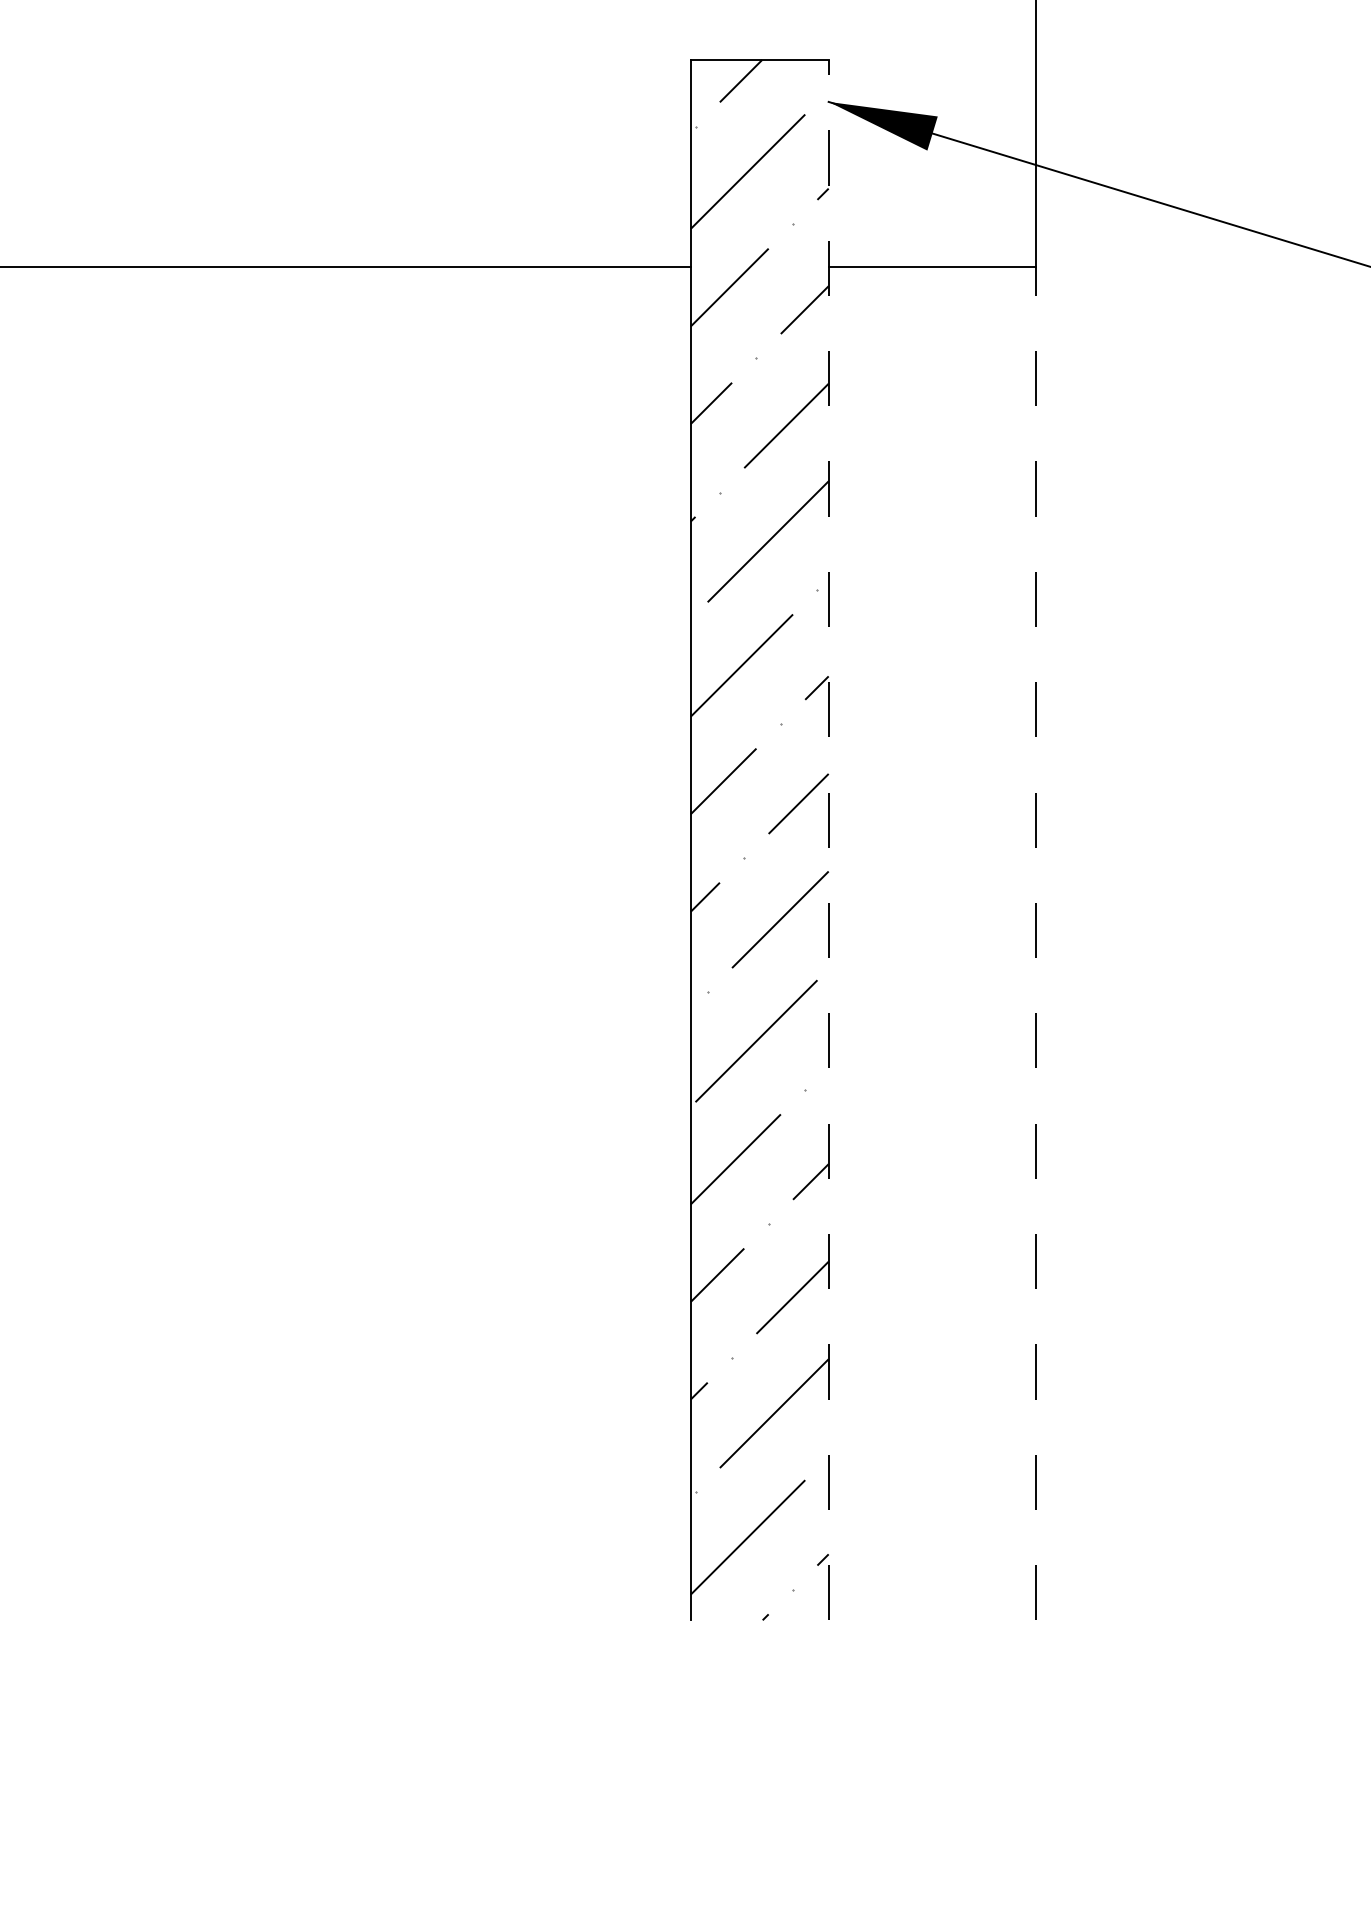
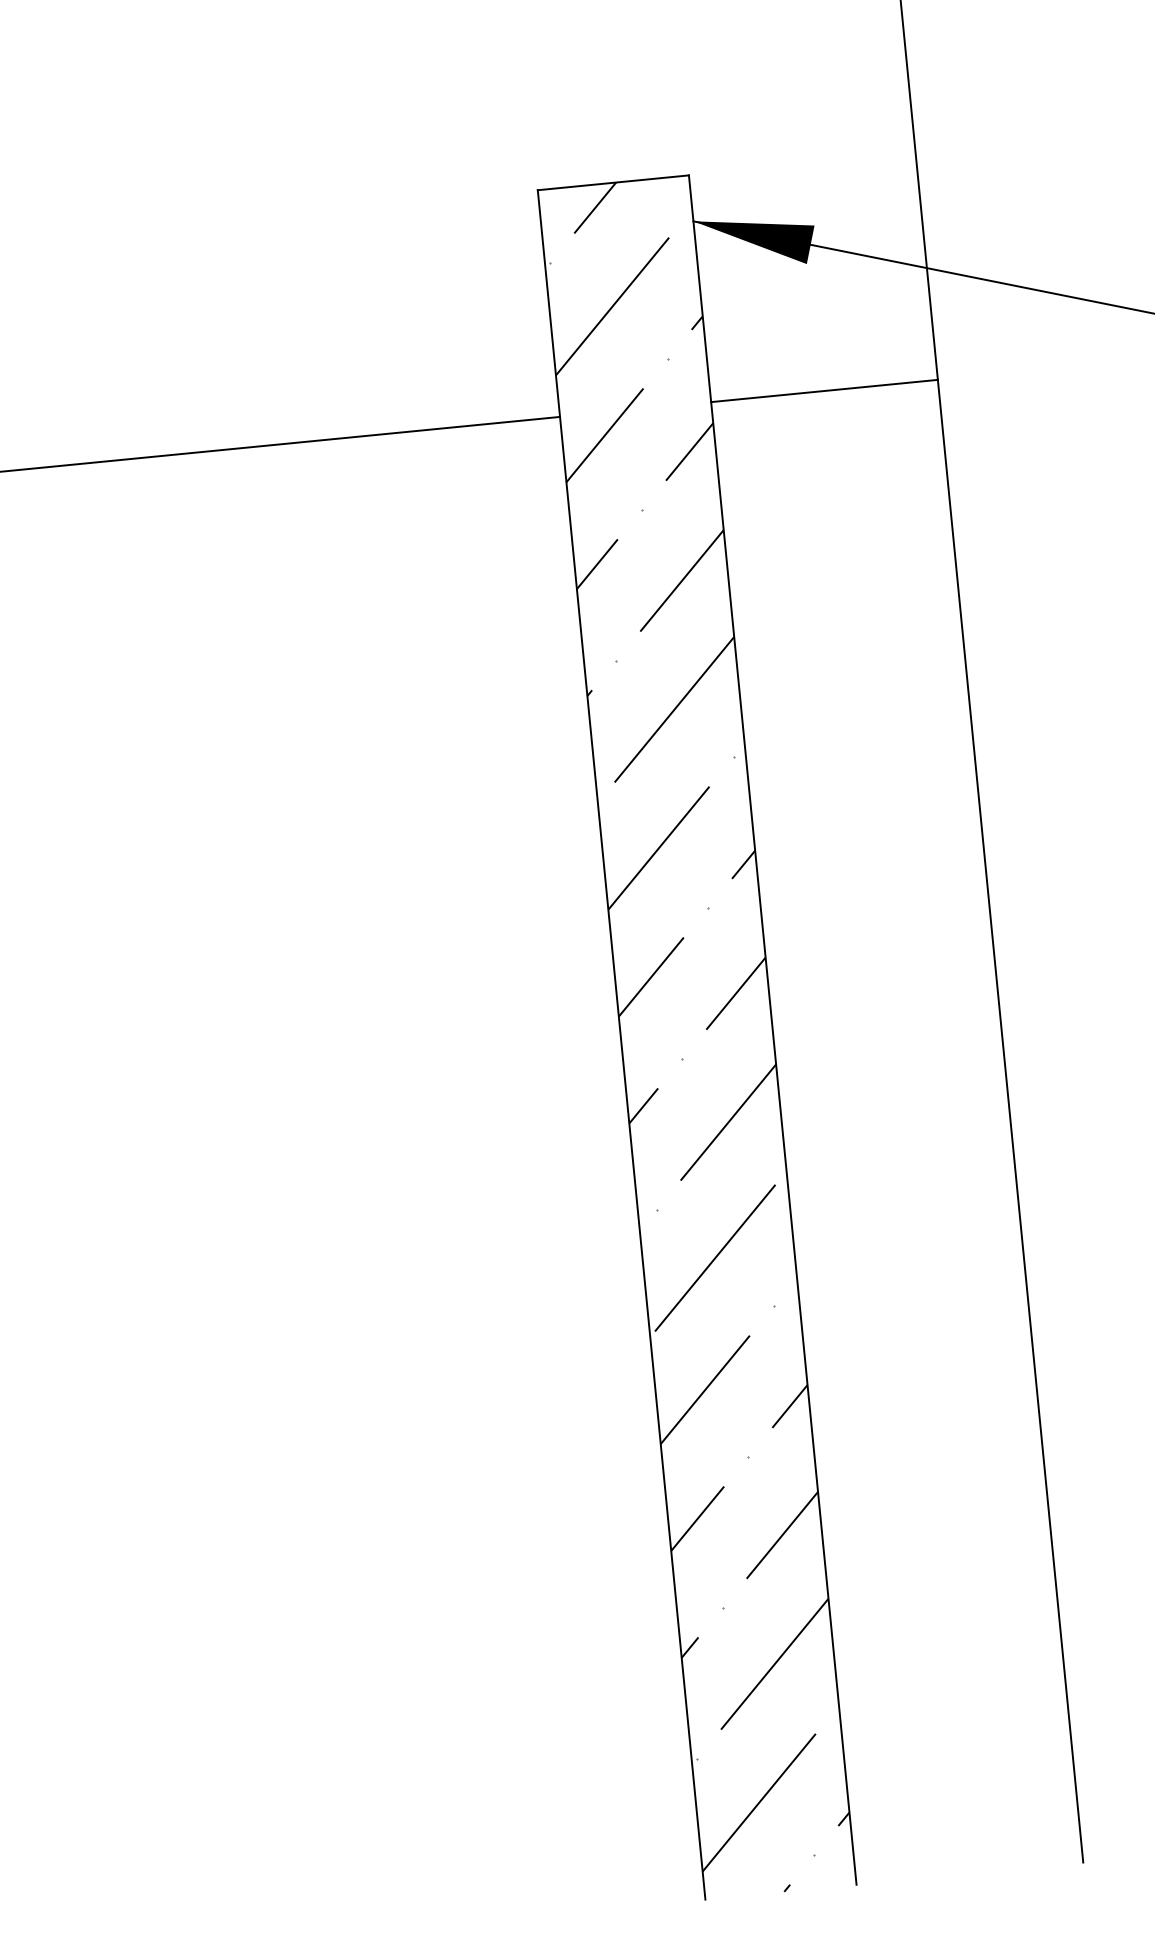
line: (828, 839) -> (772, 1029), dashed -> solid
line: (1035, 943) -> (1010, 1121), dashed -> solid

